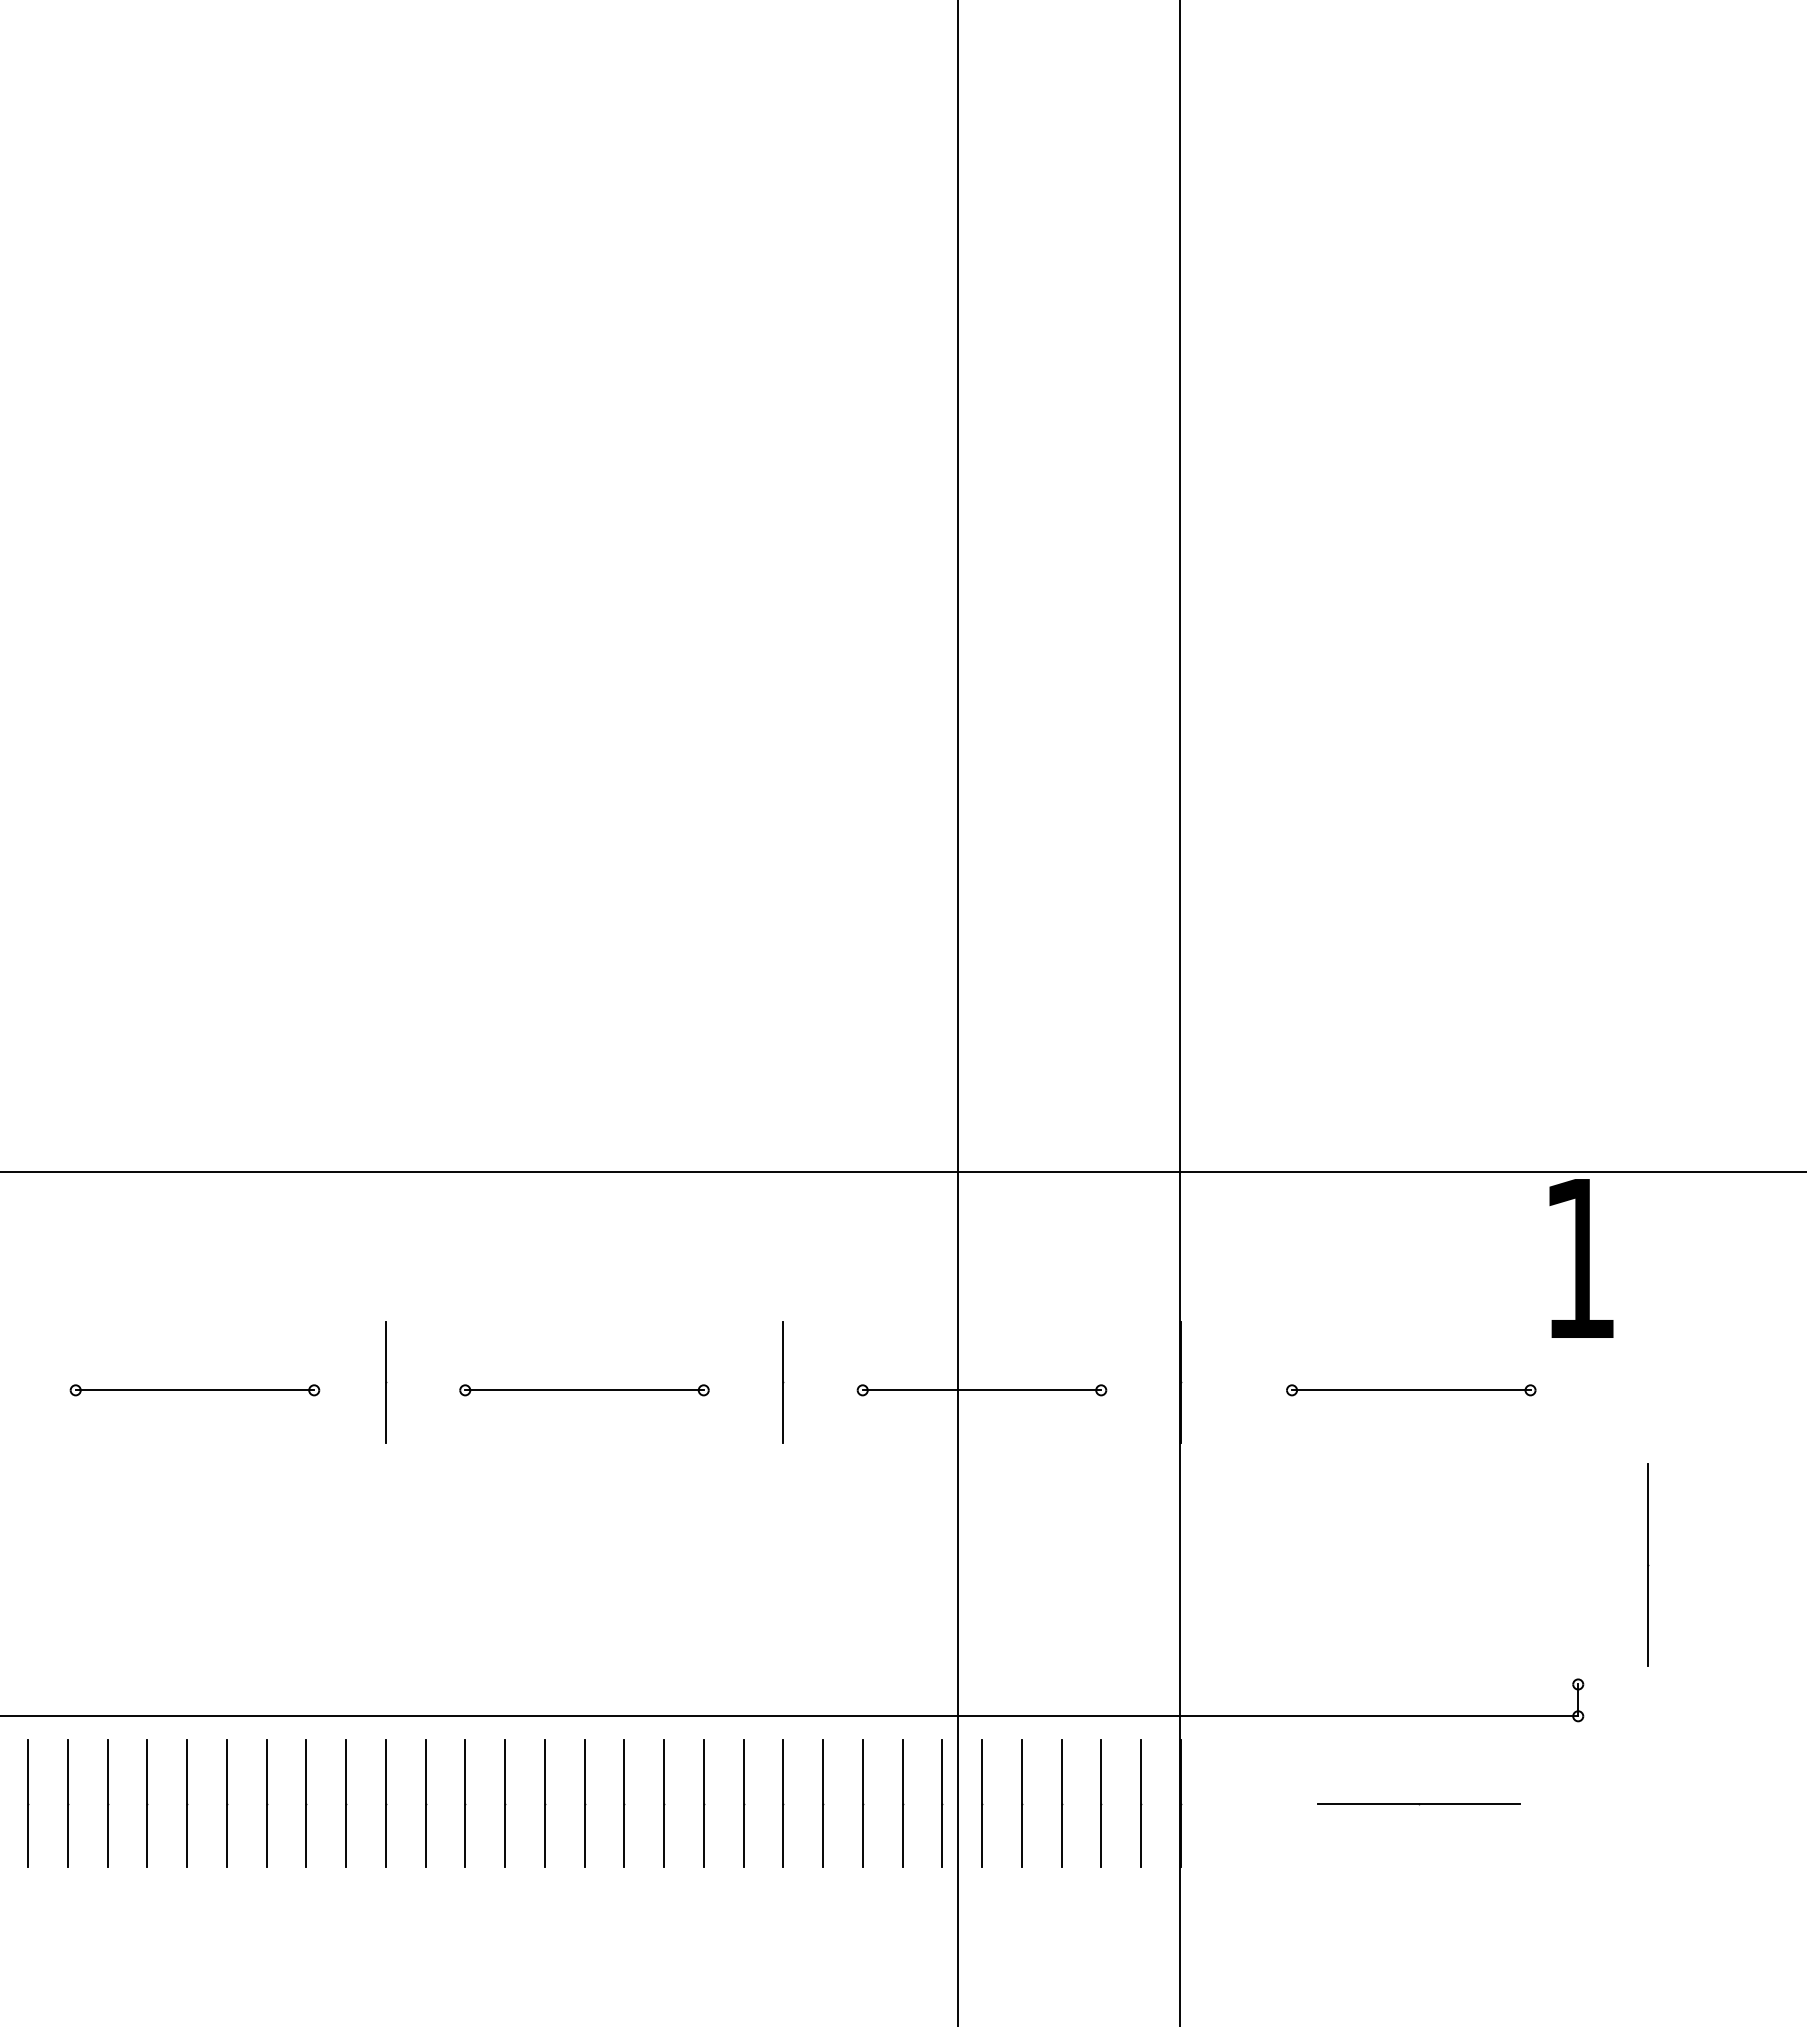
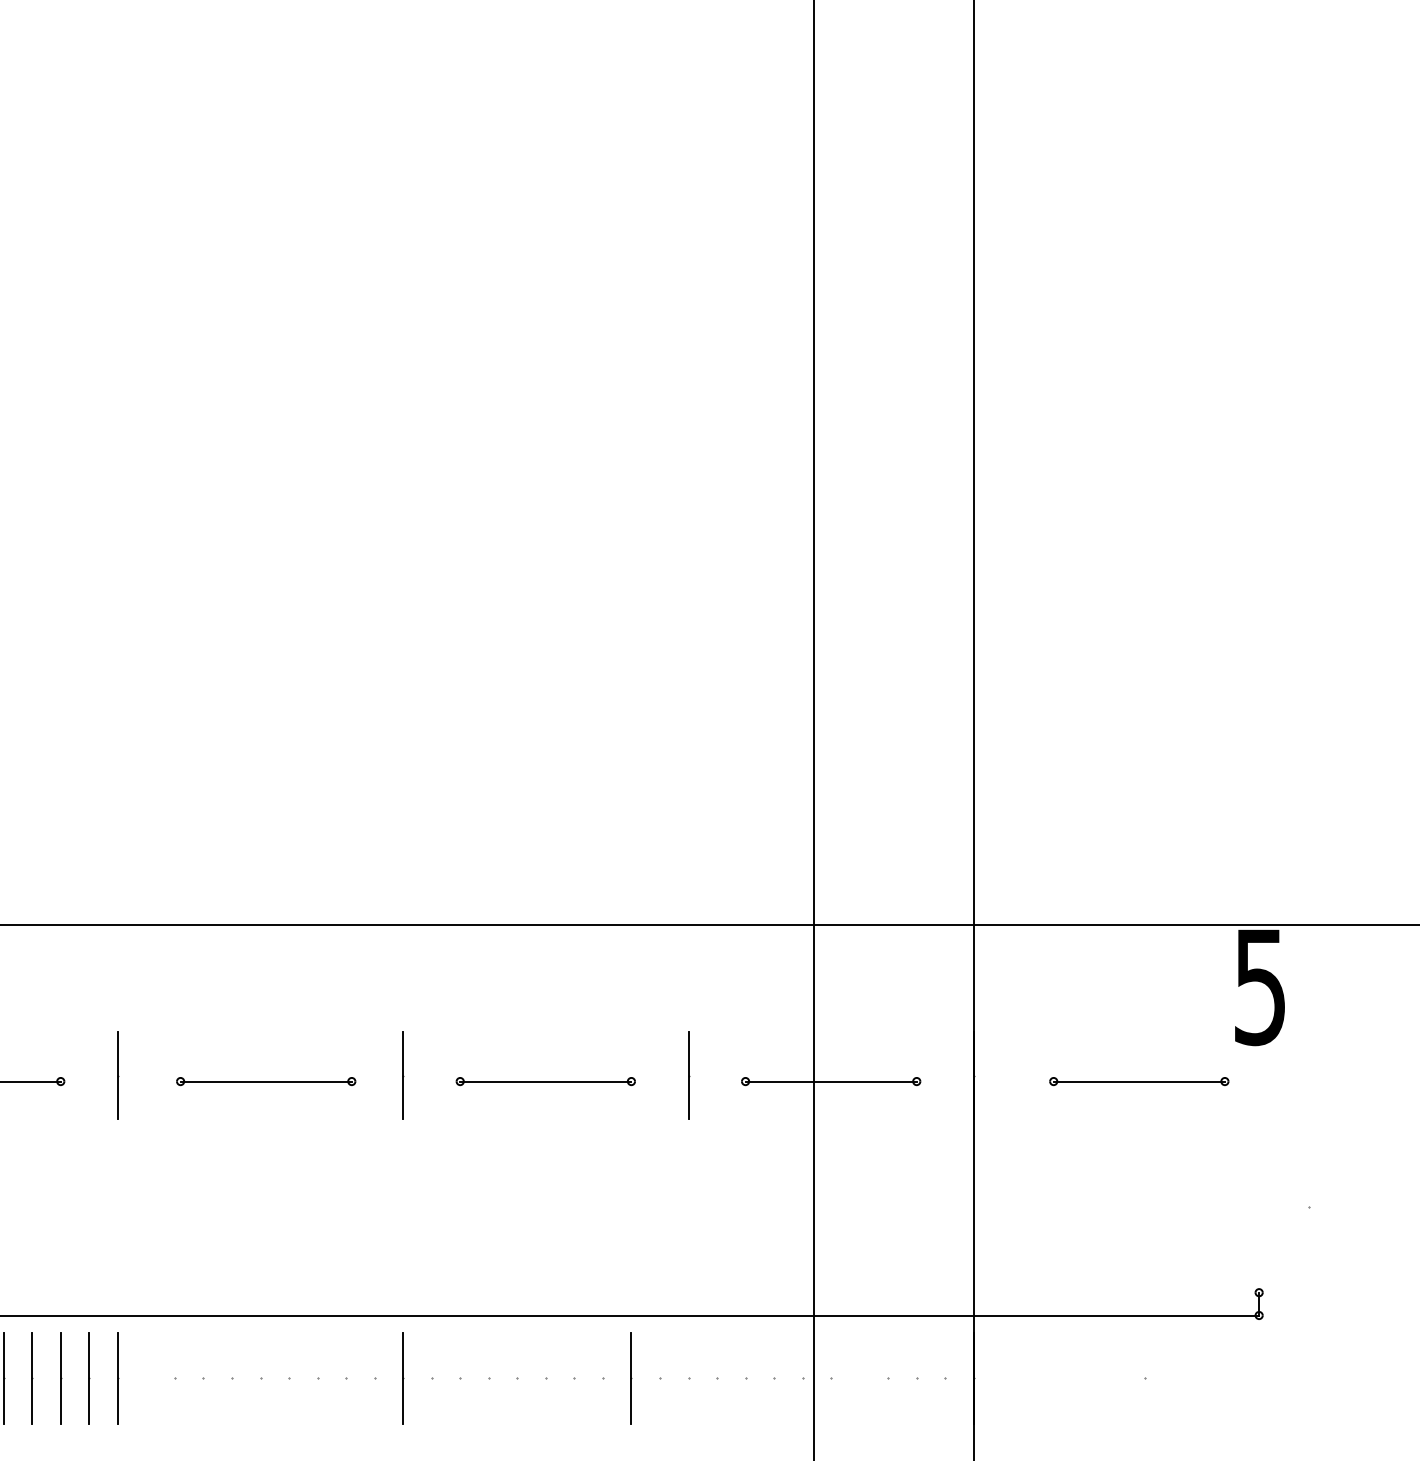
text: (1578, 1259) -> (1259, 987), 1 -> 5
line: (1648, 1564) -> (1309, 1206), removed
line: (28, 1804) -> (146, 1378), removed
line: (67, 1804) -> (174, 1378), removed
line: (107, 1804) -> (203, 1378), removed
line: (146, 1804) -> (231, 1378), removed
line: (187, 1804) -> (260, 1378), removed
line: (227, 1804) -> (289, 1378), removed
line: (266, 1804) -> (317, 1378), removed
line: (306, 1804) -> (346, 1378), removed
line: (345, 1804) -> (374, 1378), removed
line: (425, 1804) -> (431, 1378), removed
line: (465, 1804) -> (460, 1378), removed
line: (504, 1804) -> (488, 1378), removed
line: (545, 1804) -> (517, 1378), removed
line: (584, 1804) -> (545, 1378), removed
line: (624, 1804) -> (574, 1378), removed
line: (663, 1804) -> (602, 1378), removed
line: (742, 1804) -> (659, 1378), removed
line: (783, 1804) -> (688, 1378), removed
line: (823, 1804) -> (717, 1378), removed
line: (862, 1804) -> (745, 1378), removed
line: (903, 1804) -> (774, 1378), removed
line: (942, 1804) -> (802, 1378), removed
line: (982, 1804) -> (831, 1378), removed
line: (1022, 1804) -> (860, 1378), removed
line: (1061, 1804) -> (888, 1378), removed
line: (1100, 1804) -> (916, 1378), removed
line: (1141, 1804) -> (945, 1378), removed
line: (1418, 1804) -> (1144, 1378), removed

